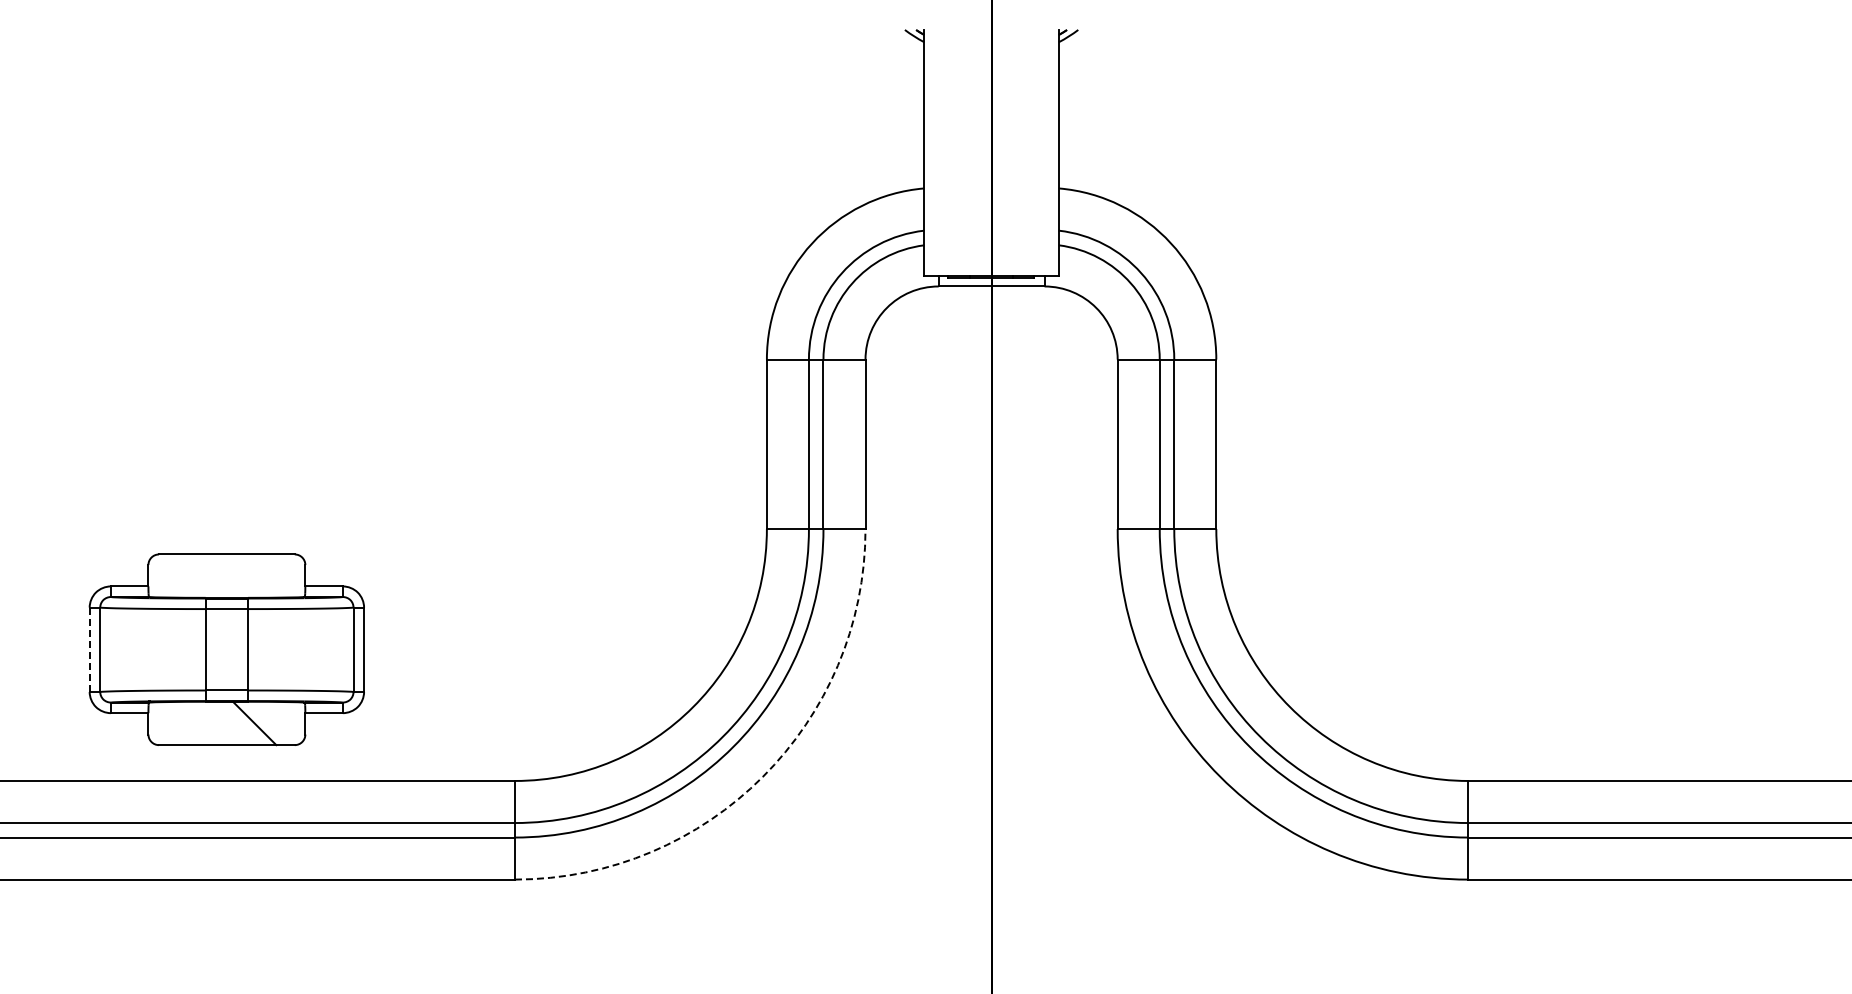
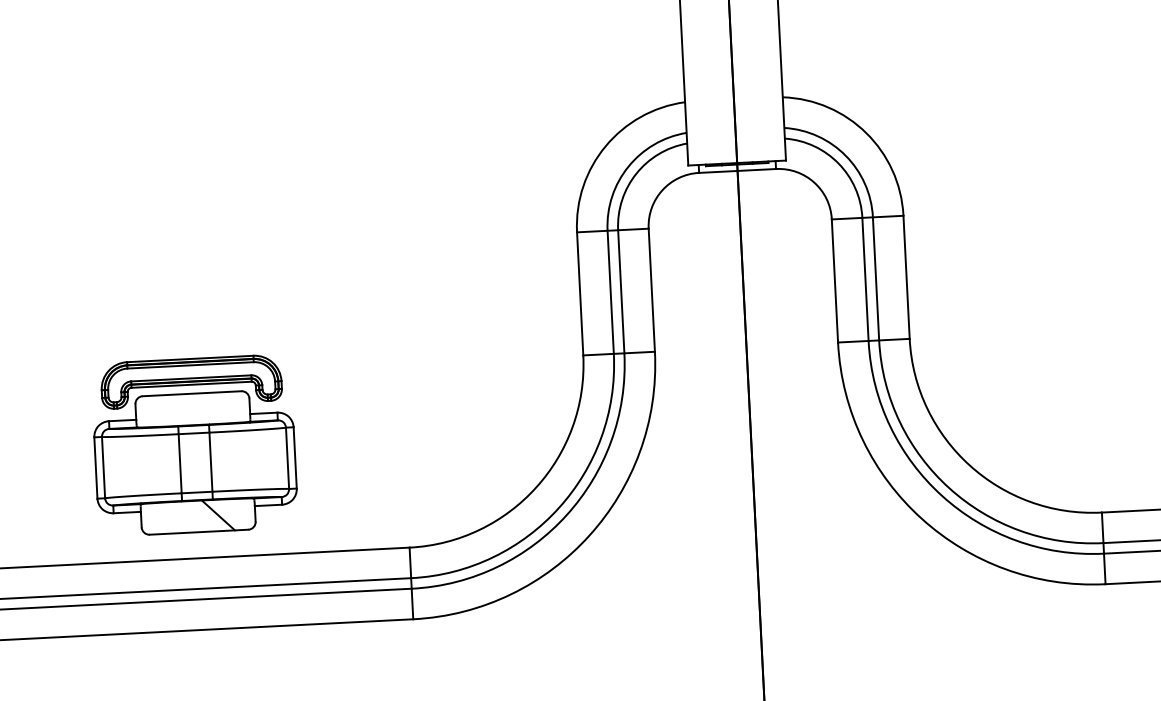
part: (226, 537) -> (191, 381), added
line: (89, 650) -> (95, 468), dashed -> solid
arc: (762, 776) -> (589, 535), dashed -> solid

